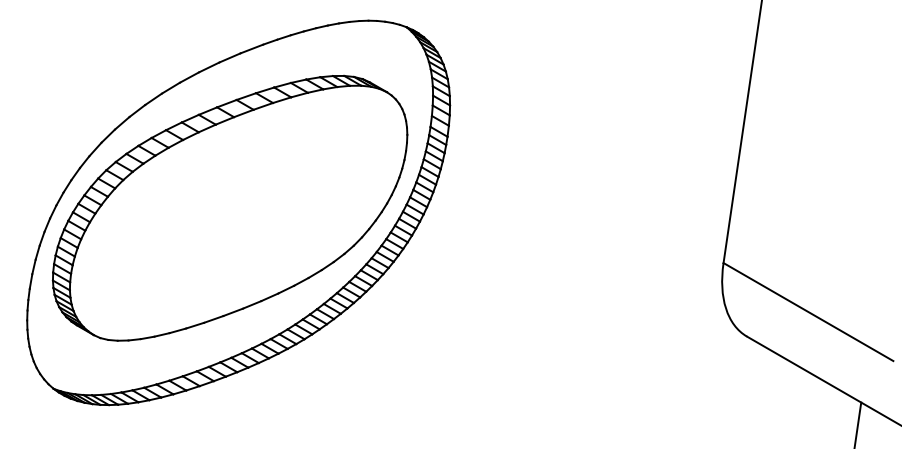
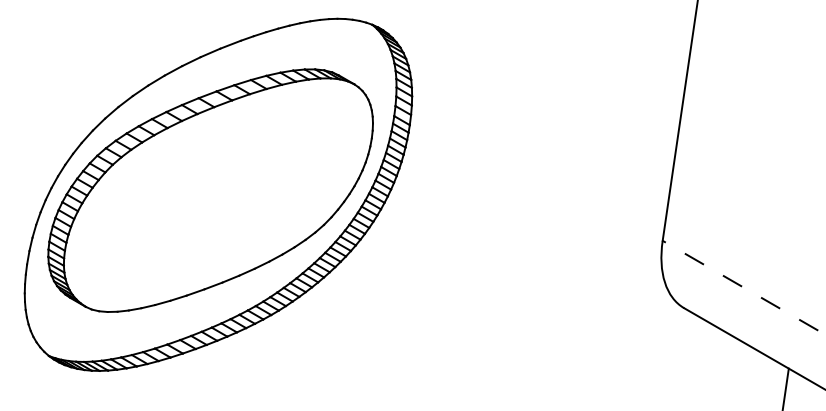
line: (808, 311) -> (740, 285), solid -> dashed

